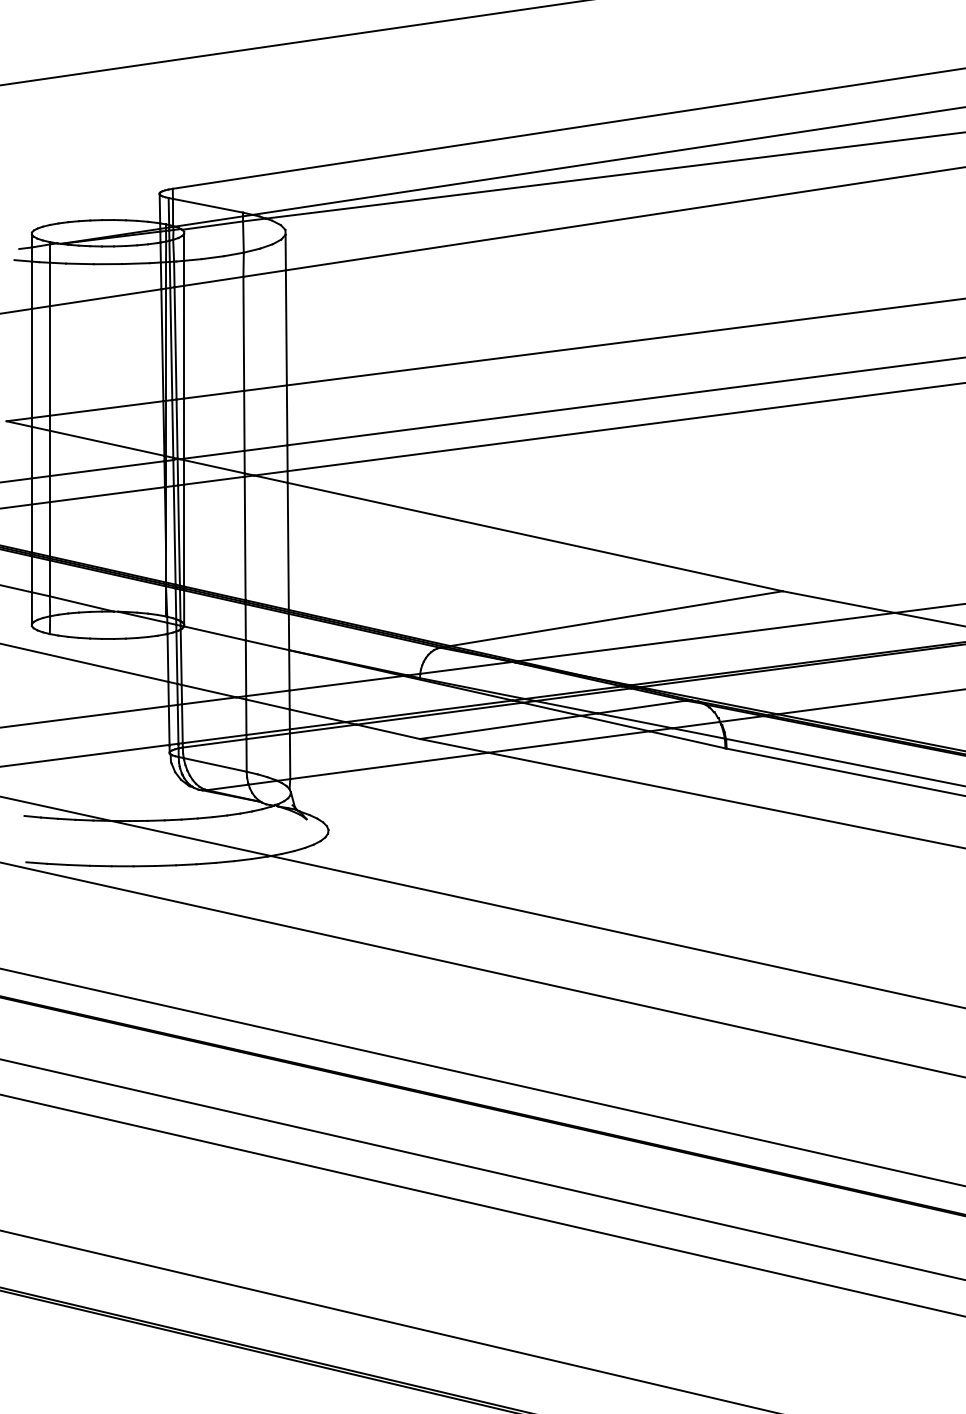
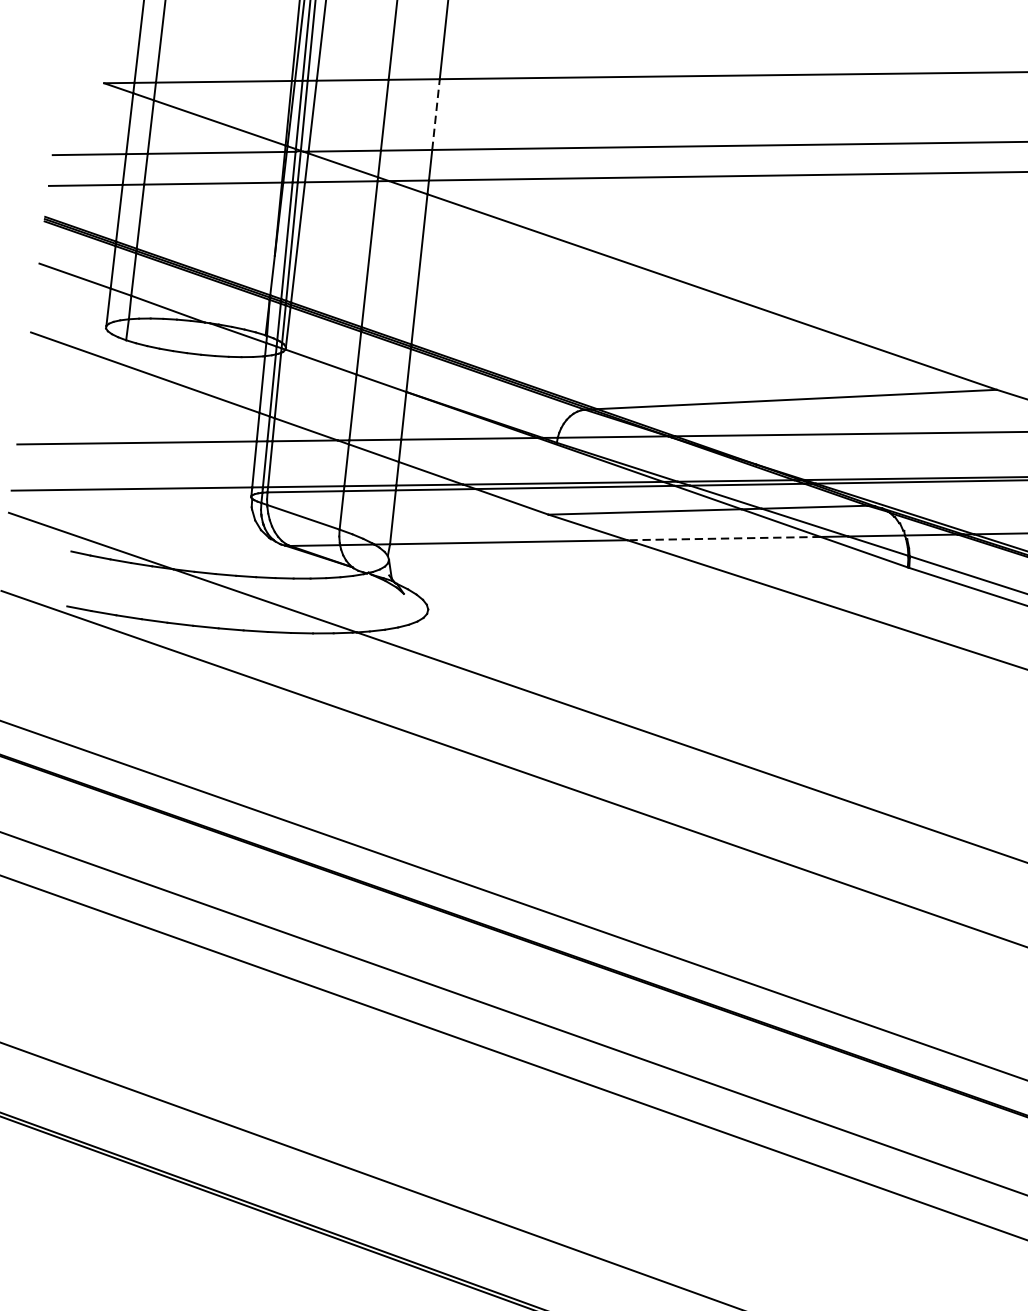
line: (287, 415) -> (436, 114), solid -> dashed
line: (568, 742) -> (723, 539), solid -> dashed

